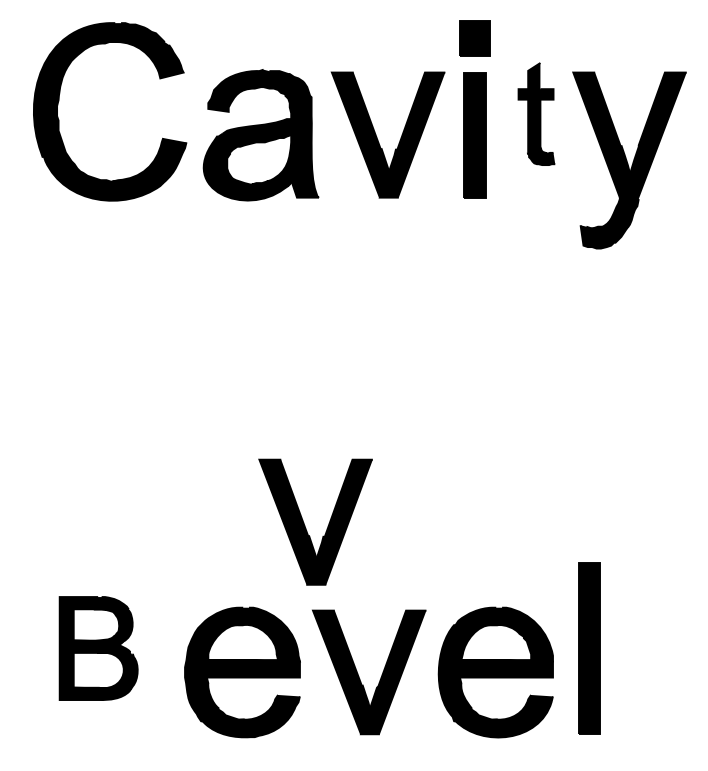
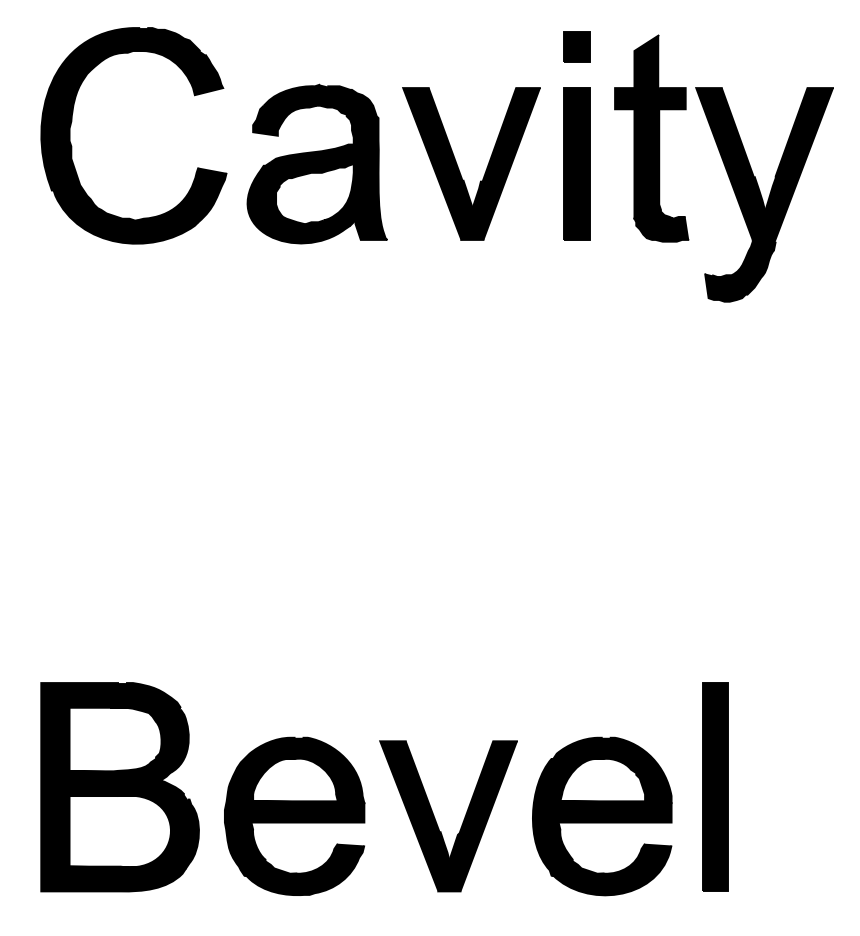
part: (474, 38) -> (576, 46), size x0.71
part: (536, 114) -> (651, 138), size x1.67
part: (304, 524) -> (370, 636), removed
part: (98, 648) -> (119, 787), size x1.67

